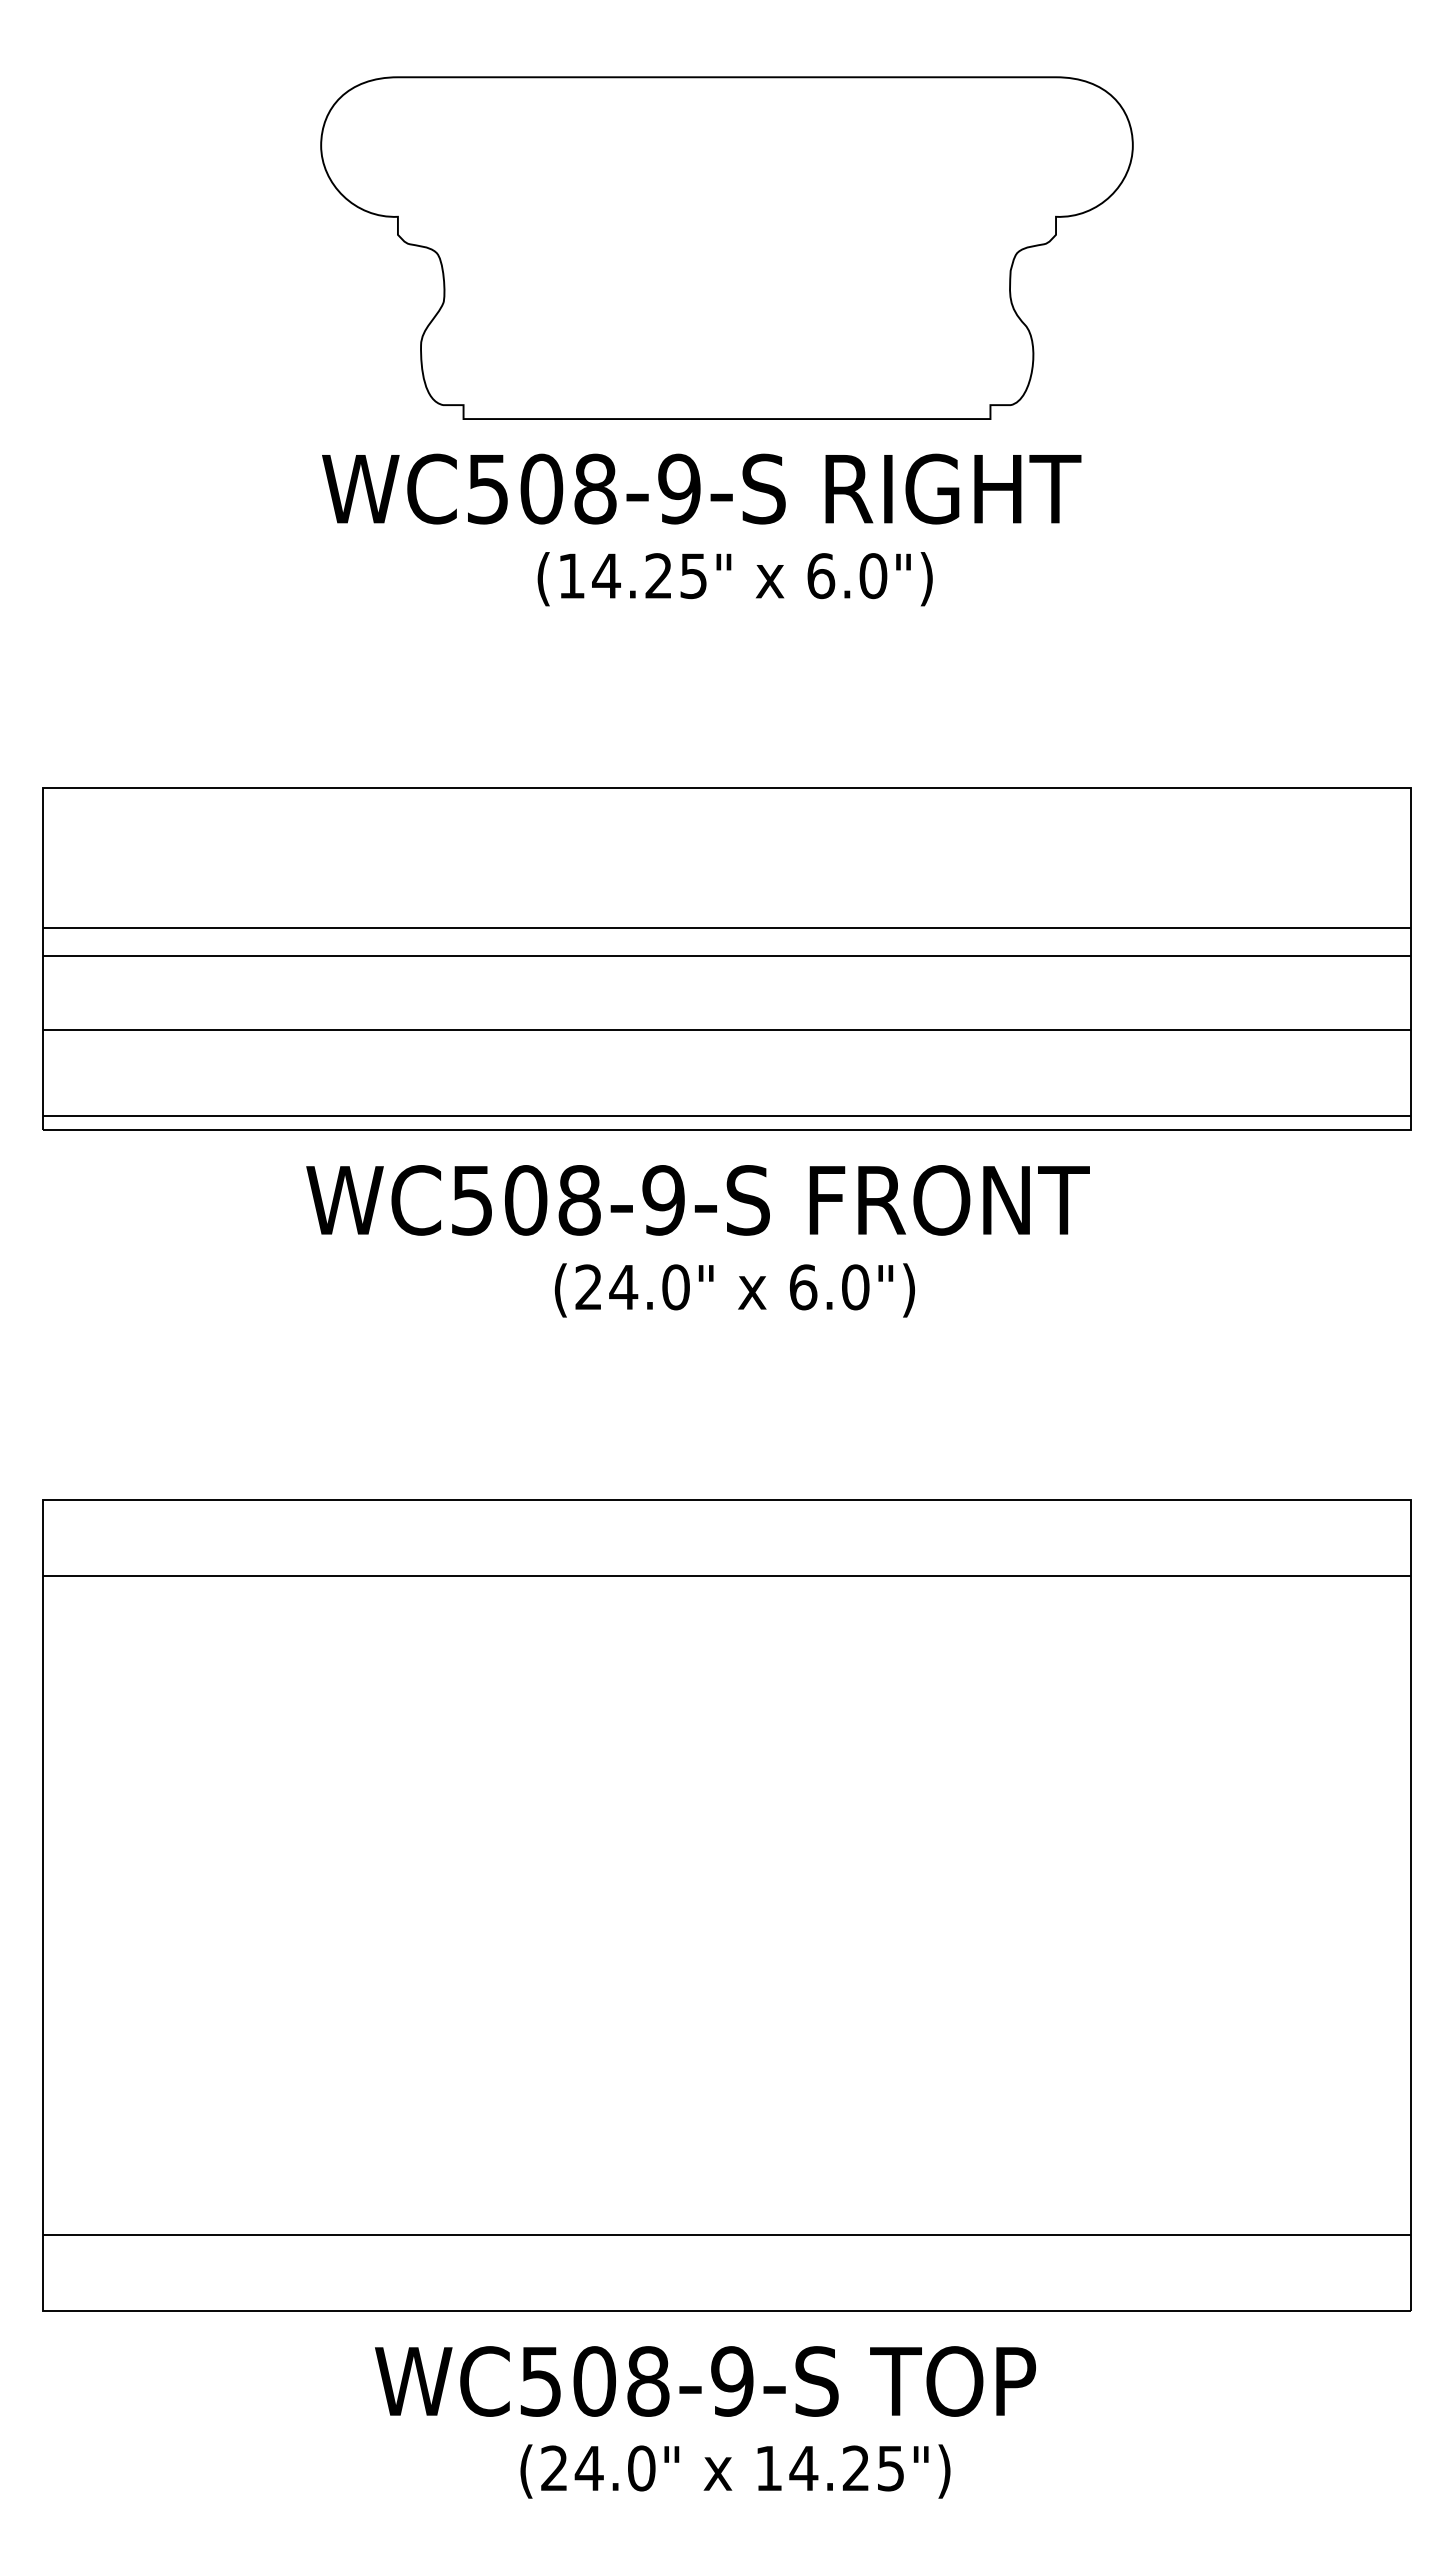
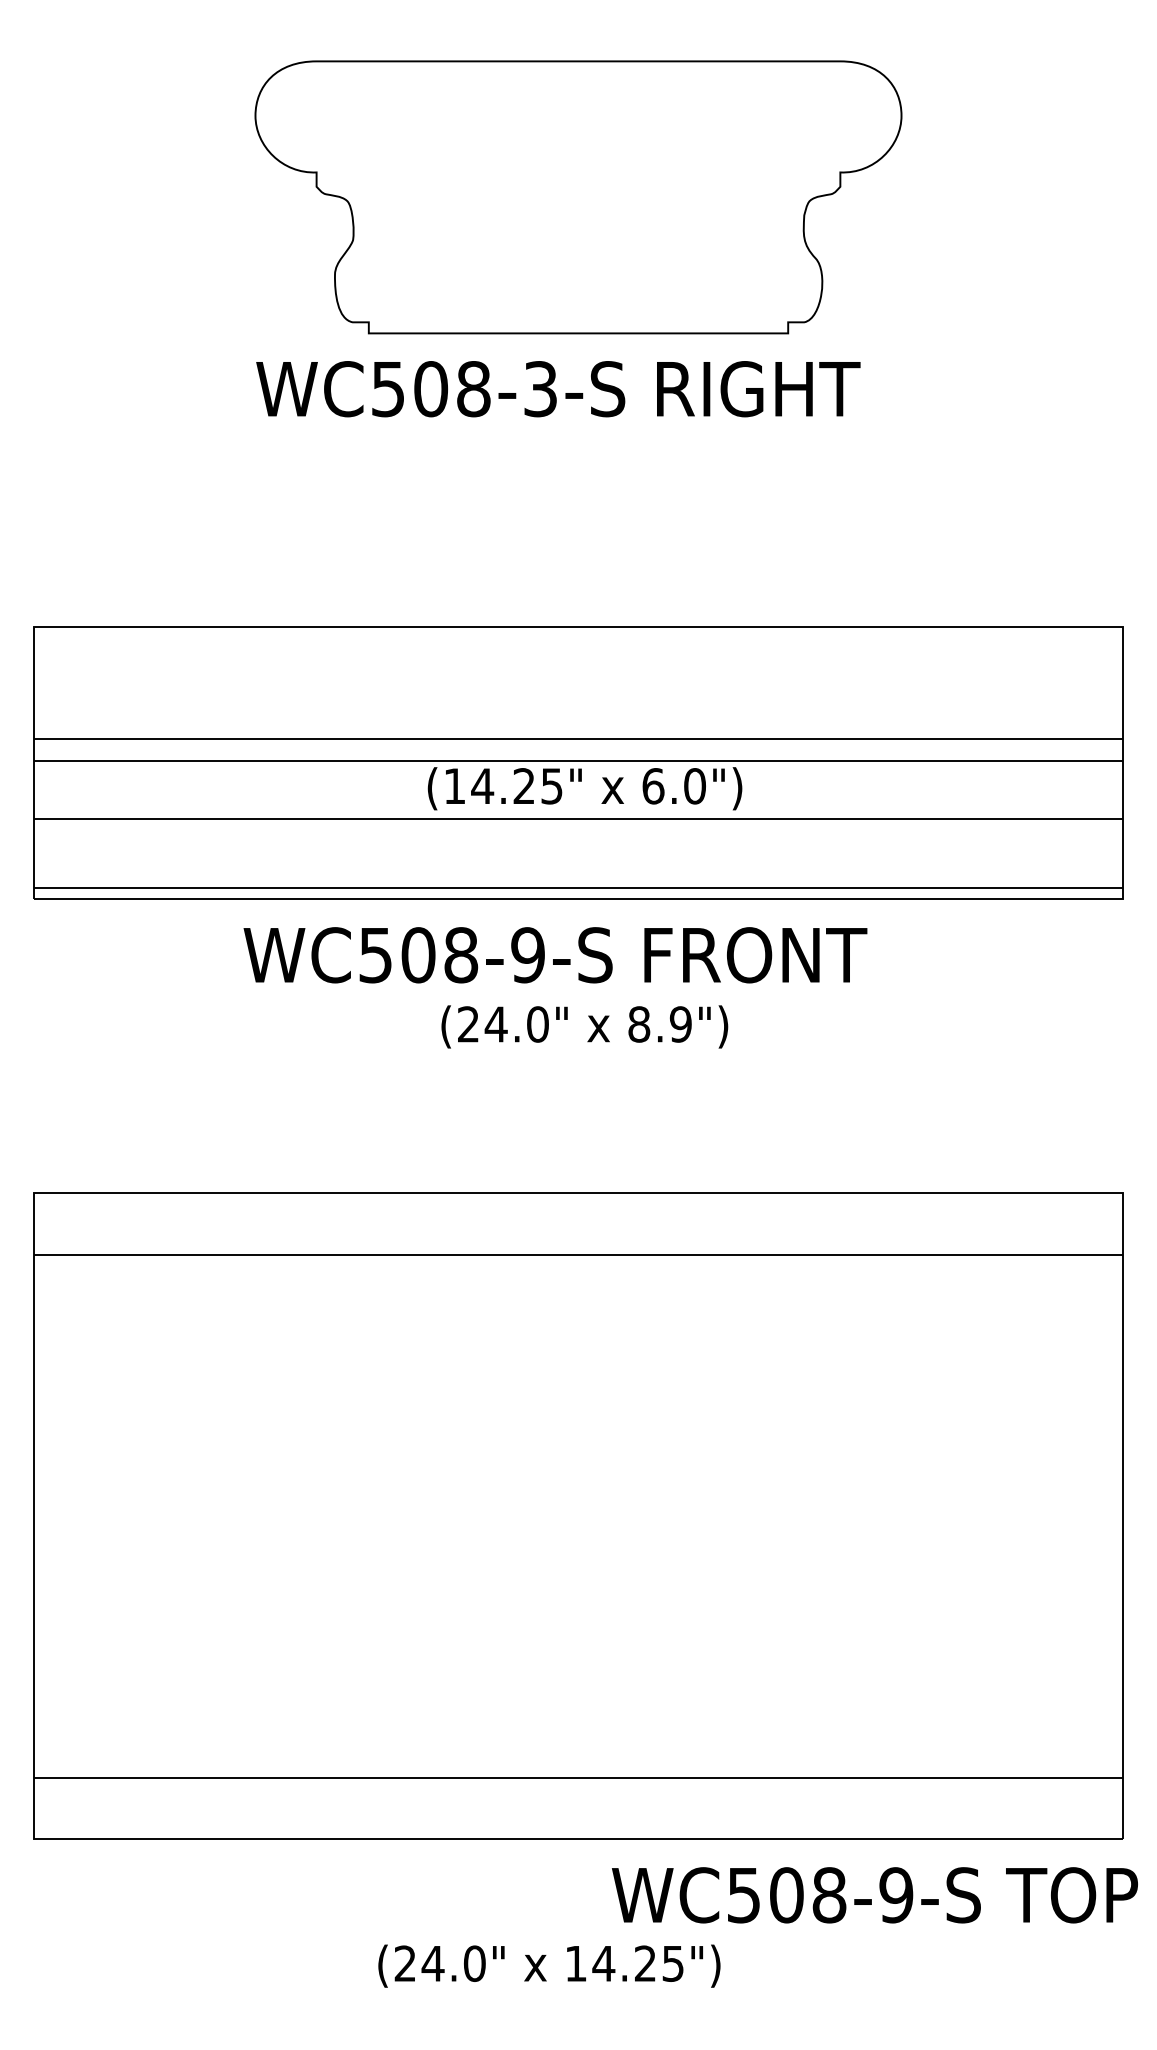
text: (679, 488) -> (540, 388), WC508-9-S -> WC508-3-S
text: (734, 579) -> (584, 789), moved
text: (829, 1287) -> (660, 1024), 6.0") -> 8.9")
text: (705, 2381) -> (874, 1895), moved
text: (735, 2471) -> (549, 1966), moved

